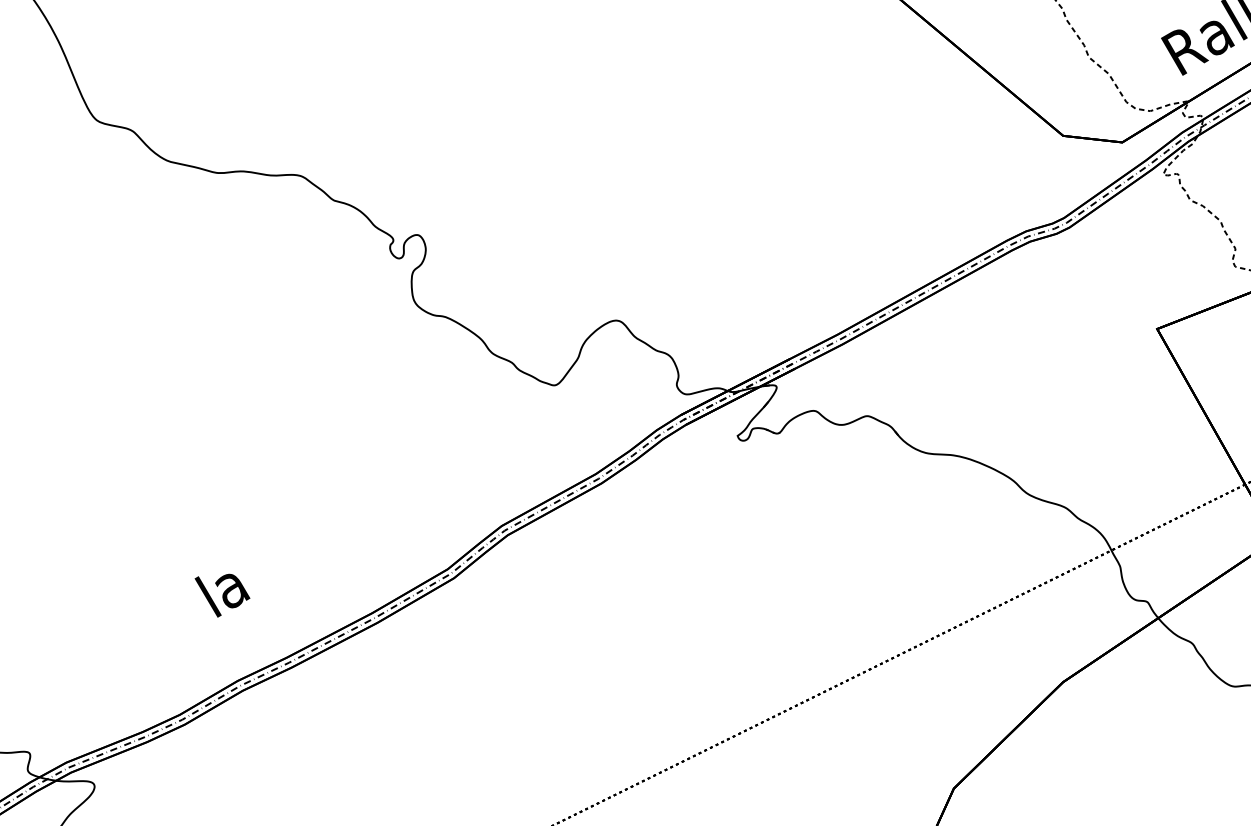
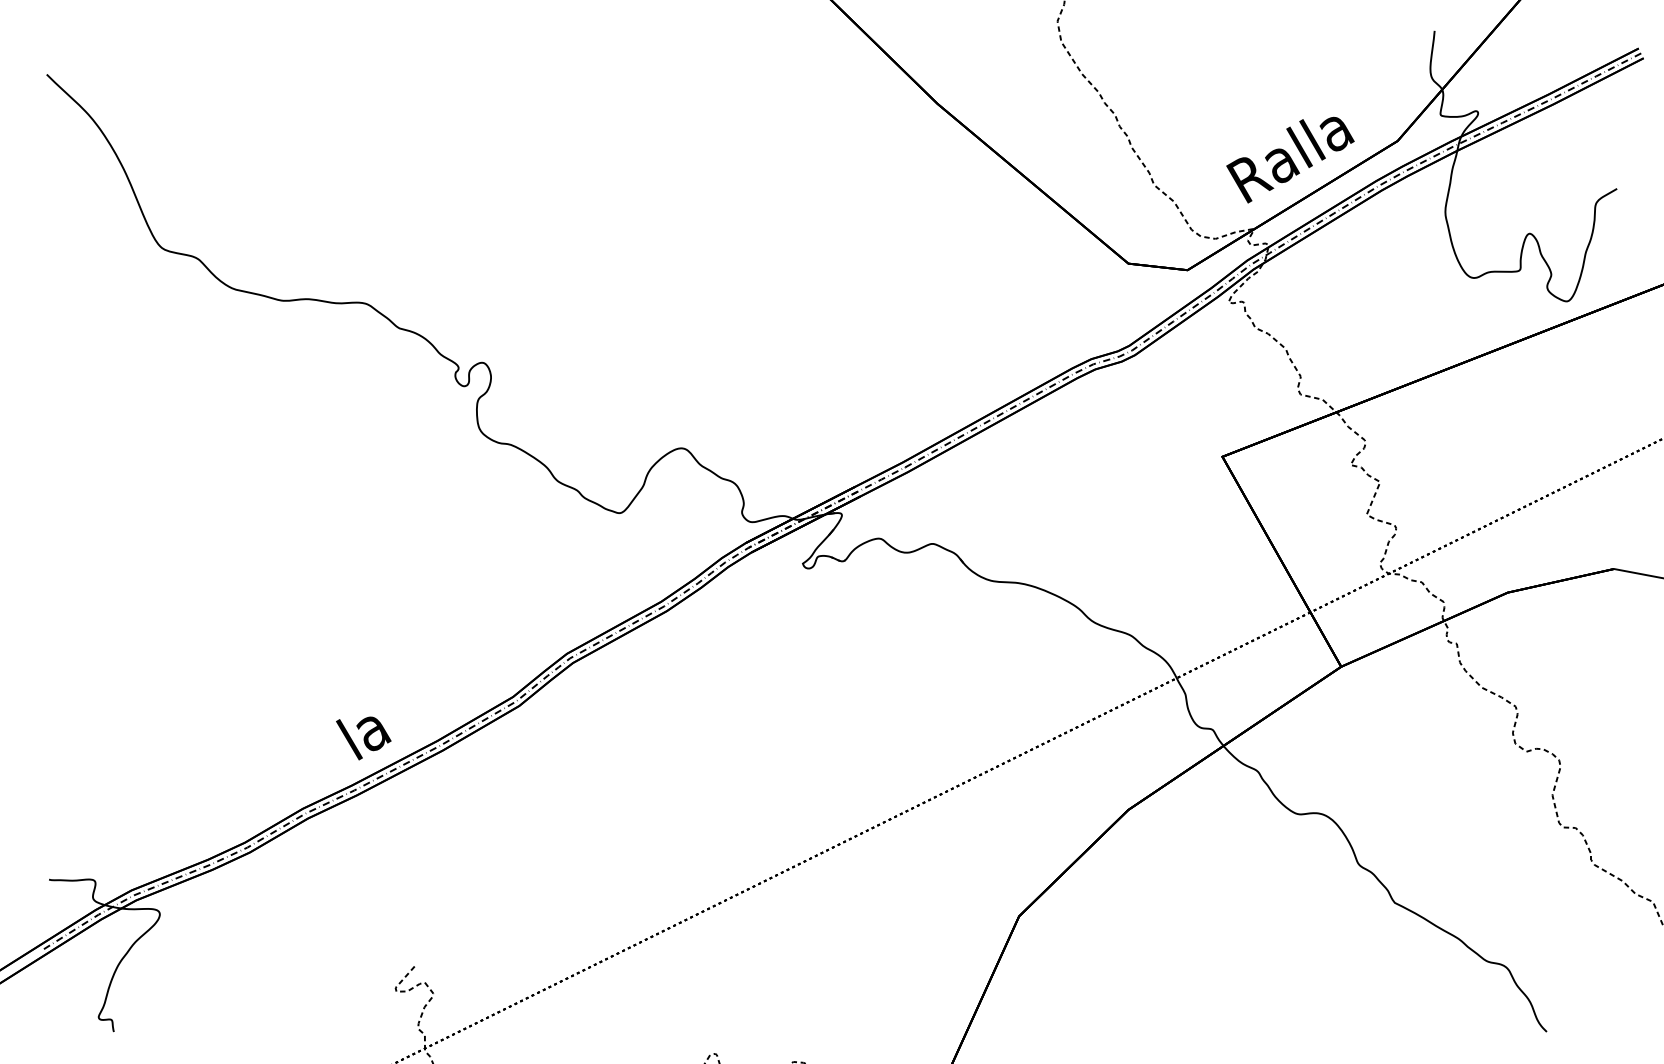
text: (222, 595) -> (363, 738), moved

